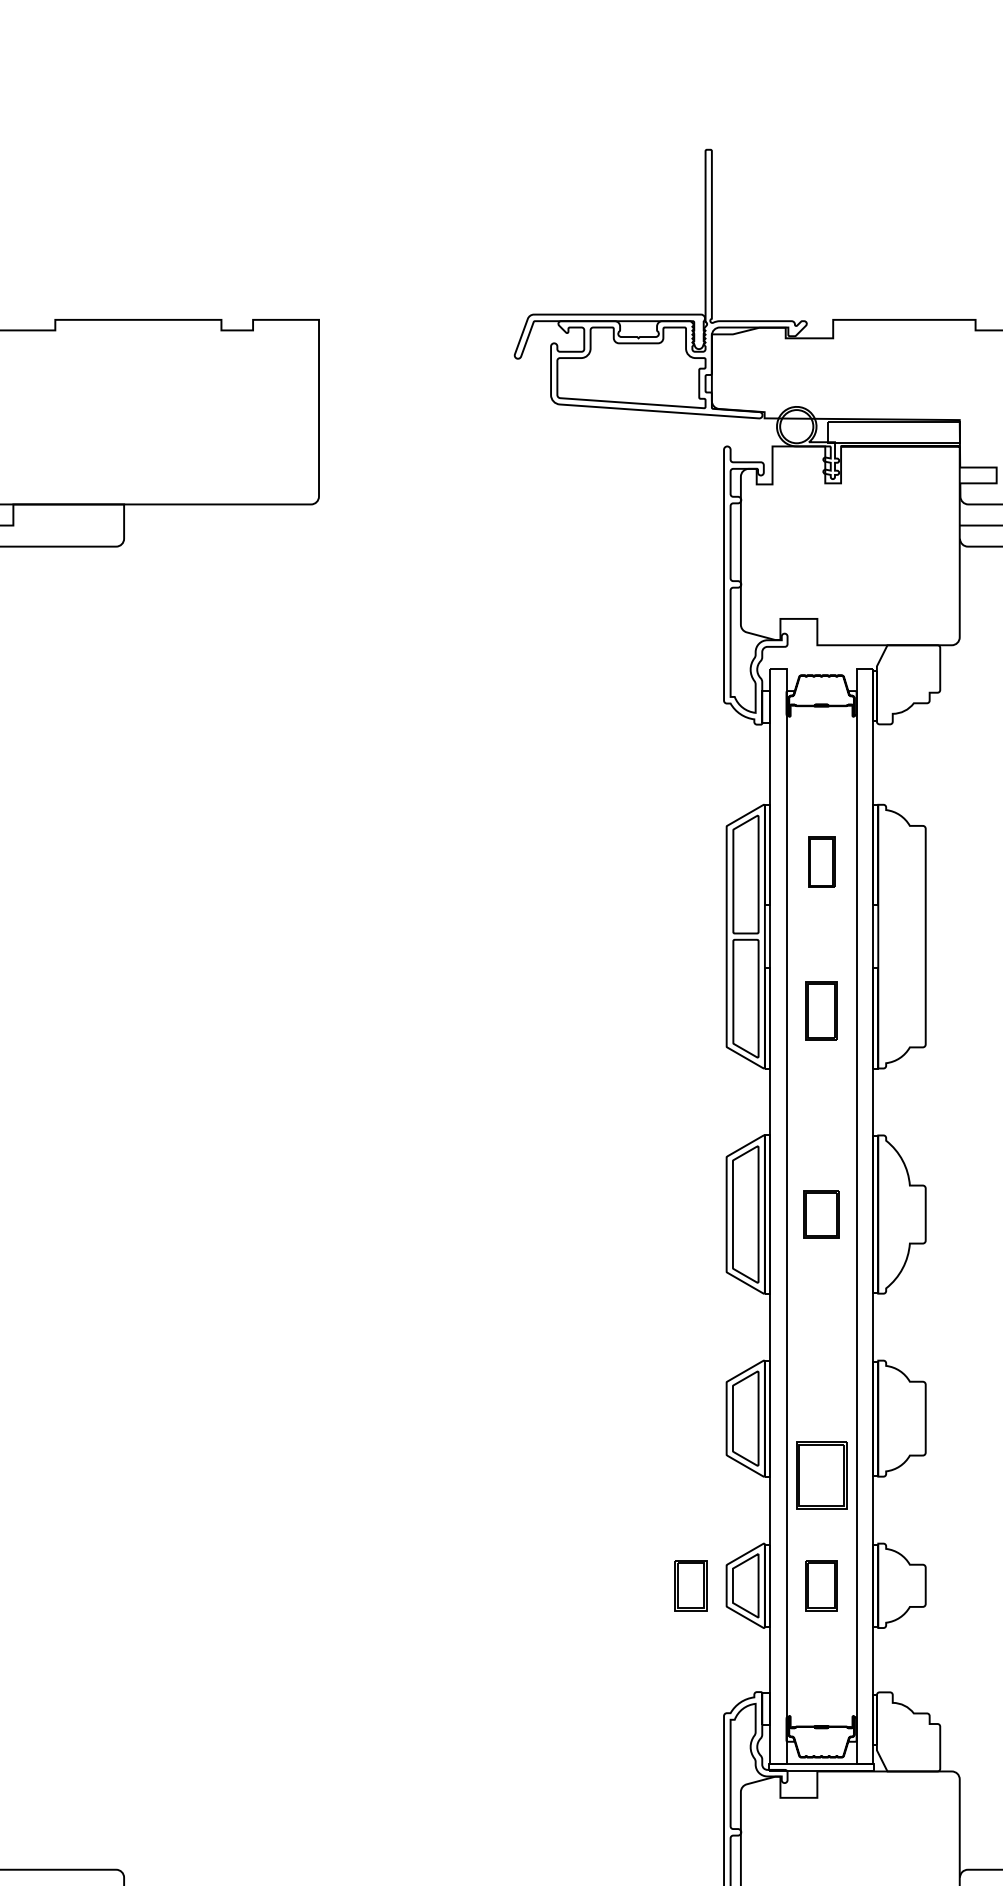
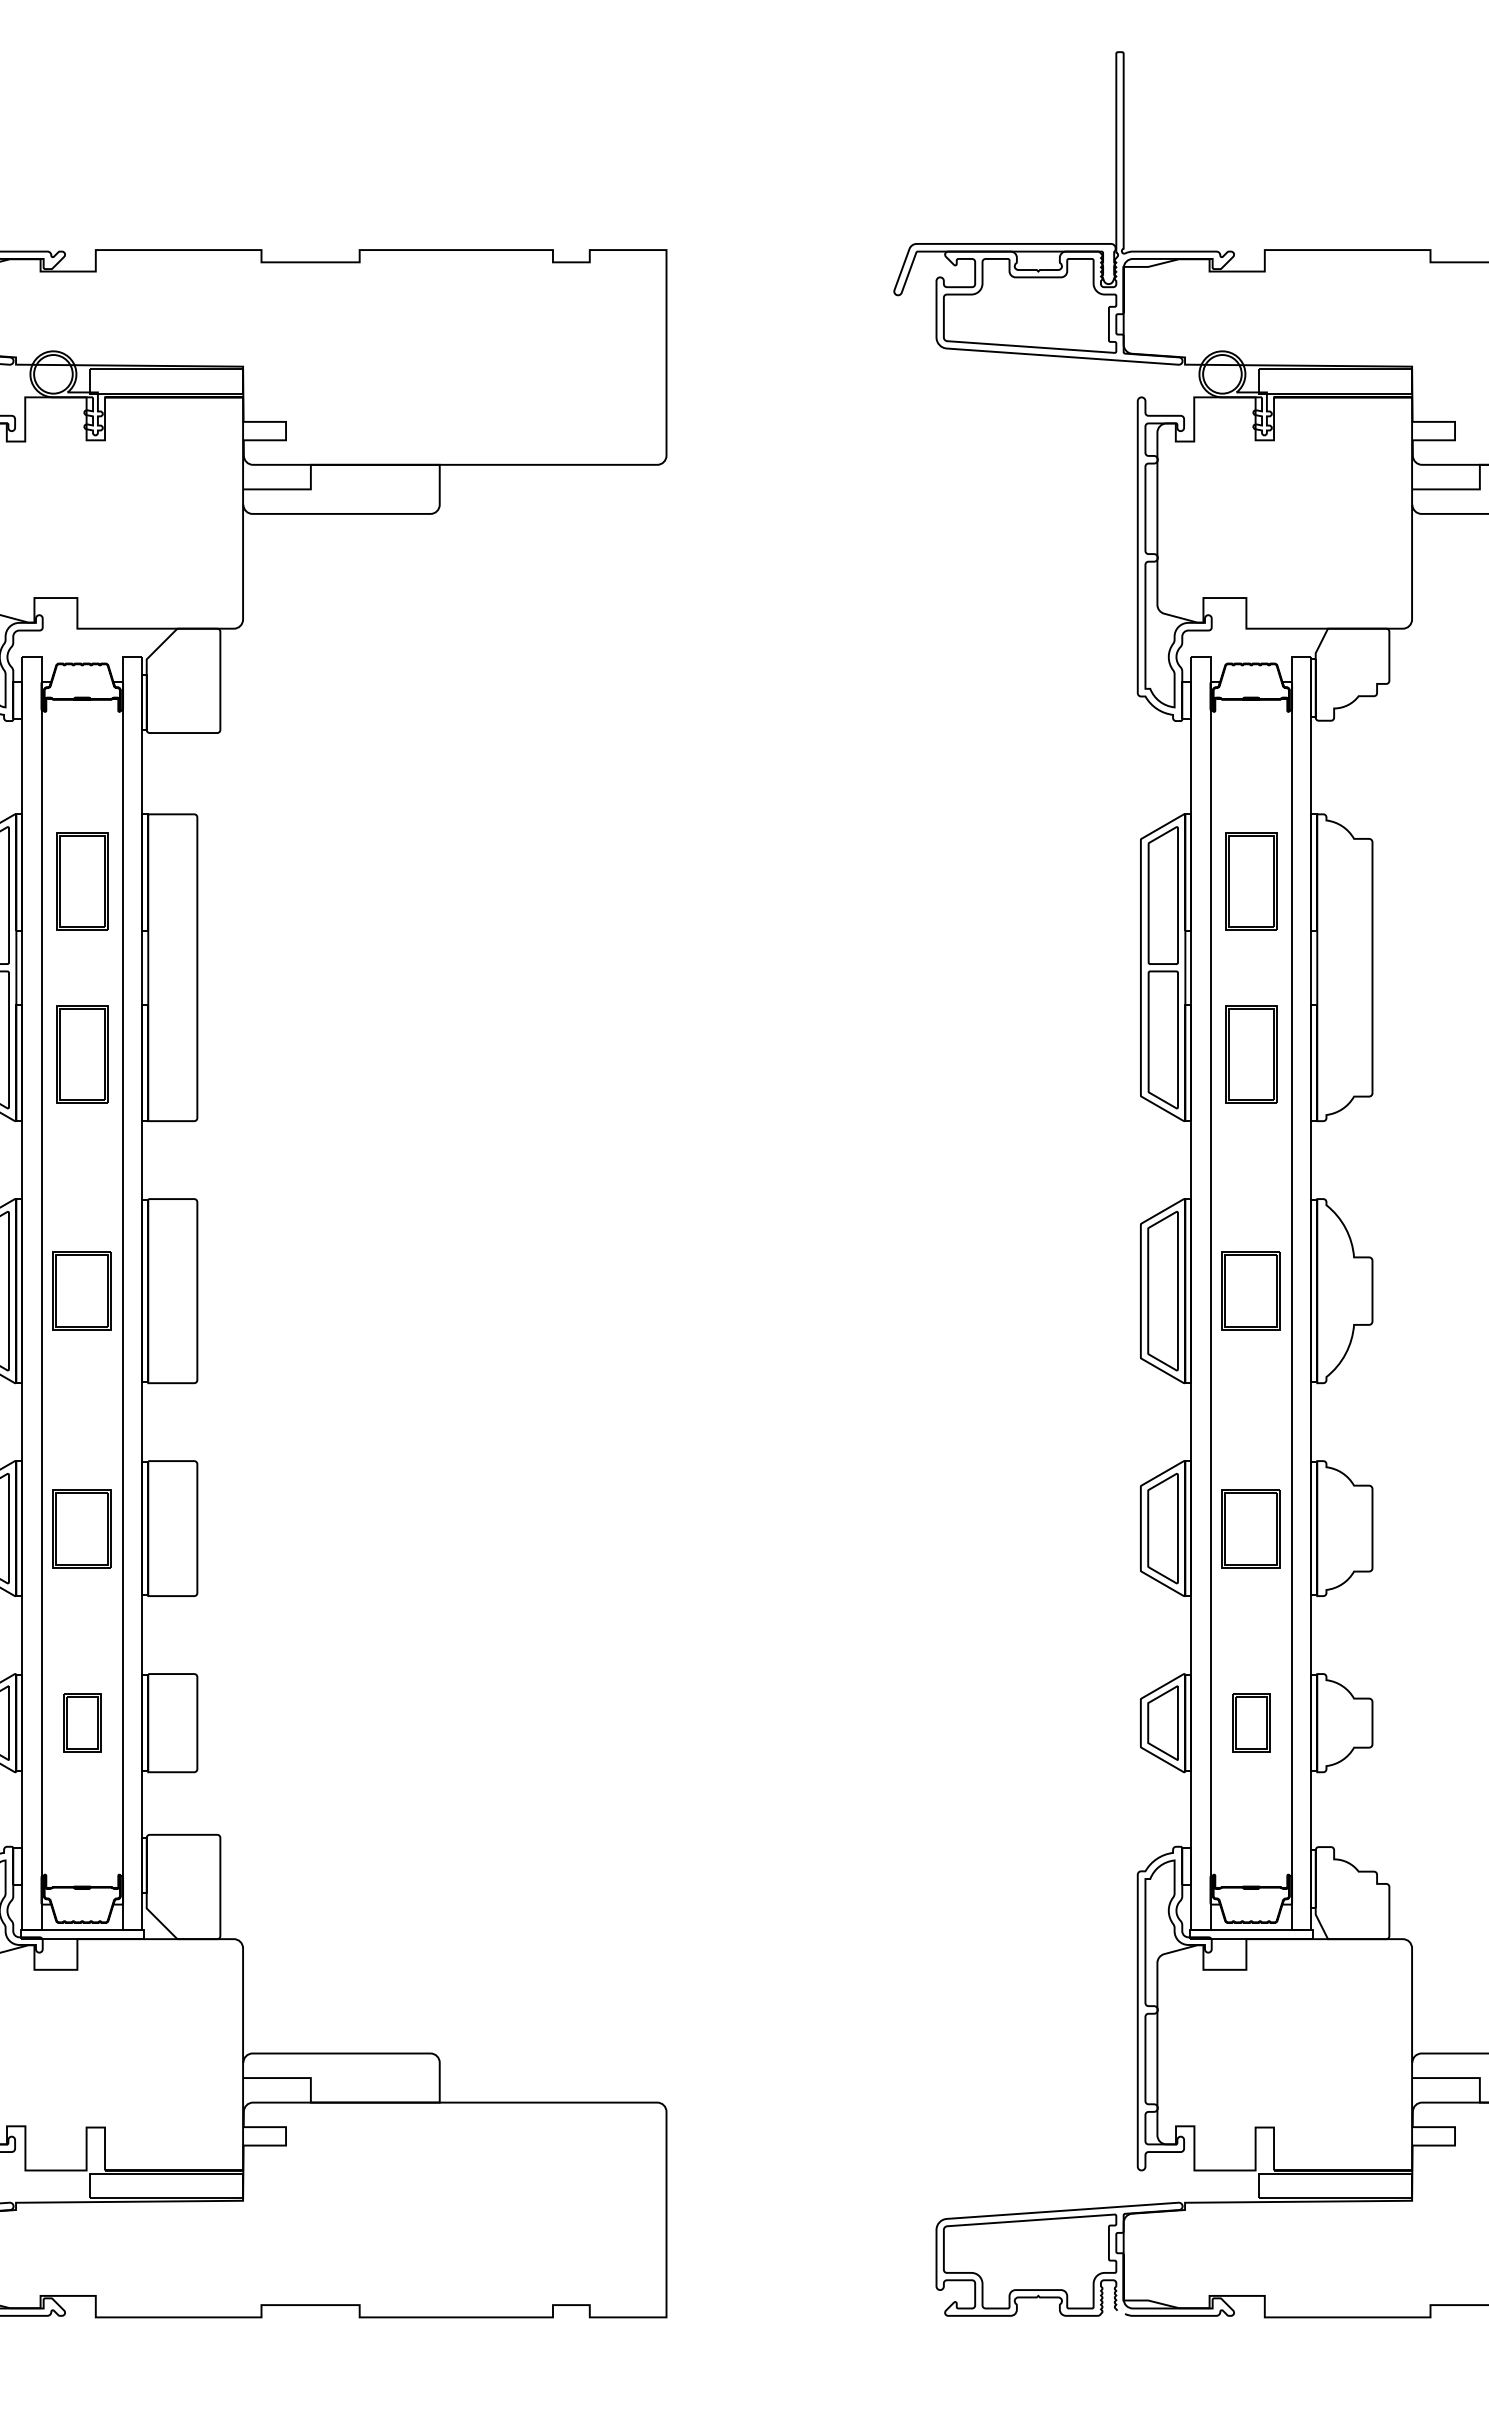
part: (821, 862) -> (1251, 881), size x1.67
part: (821, 1011) -> (1251, 1054), size x1.43
part: (820, 1214) -> (1250, 1290), size x1.43
part: (820, 1475) -> (1250, 1528), moved
part: (691, 1585) -> (1099, 1722), removed

